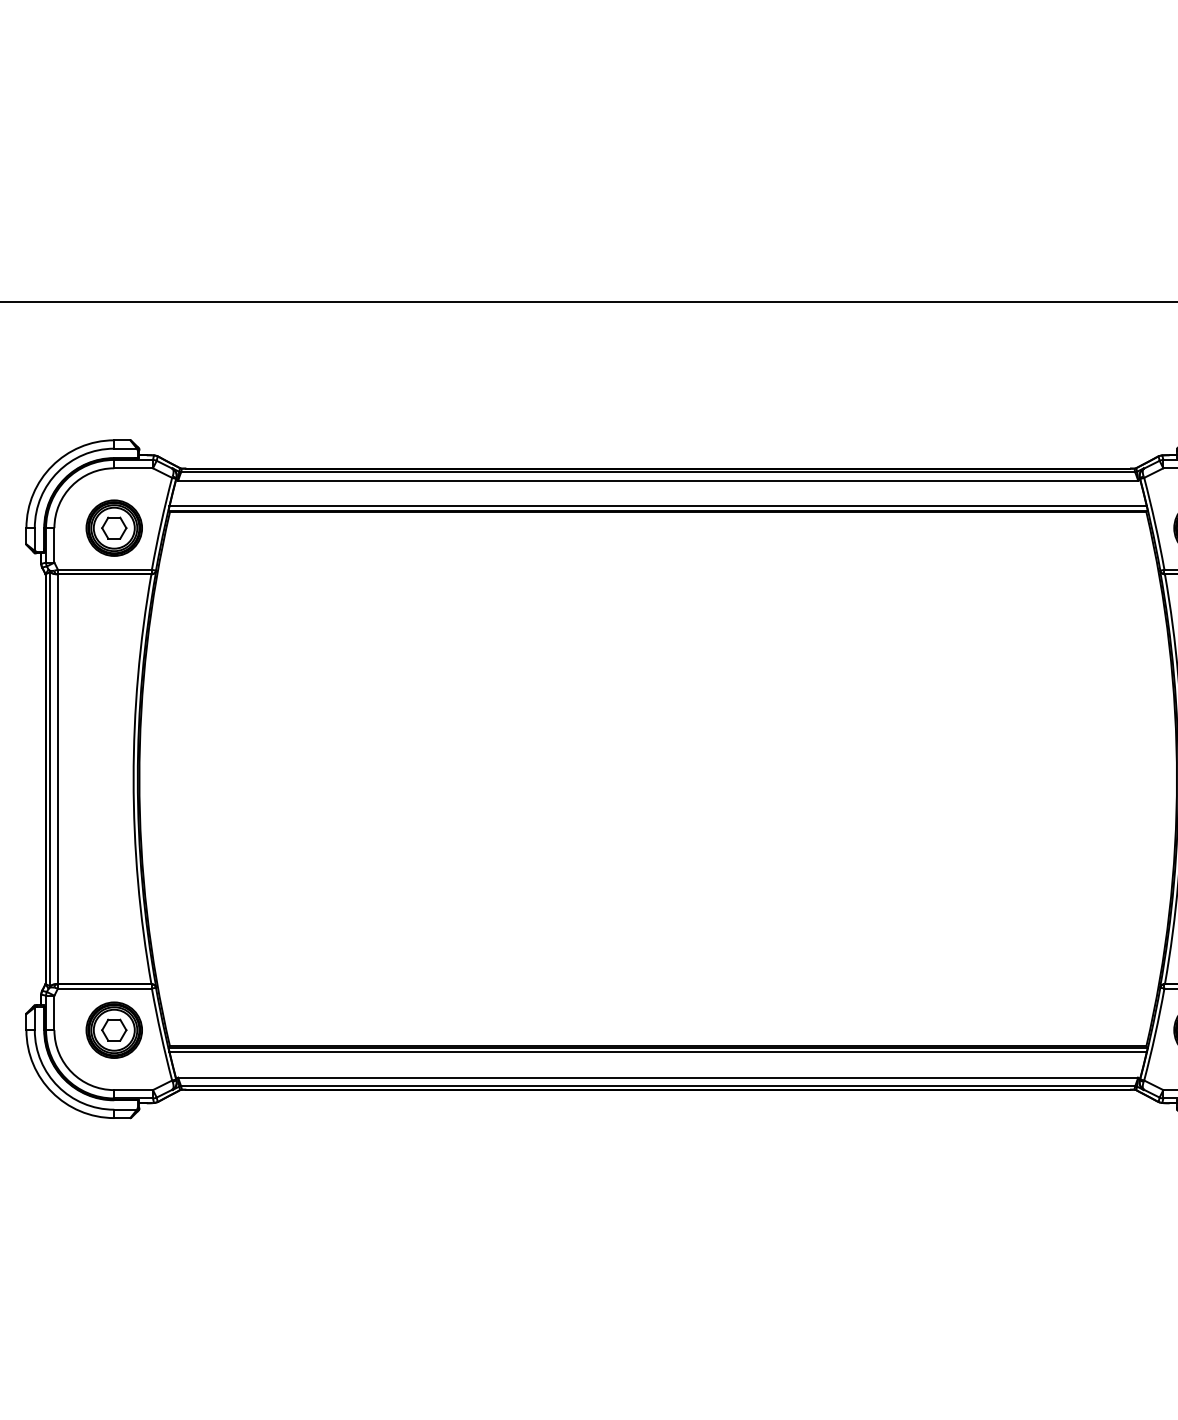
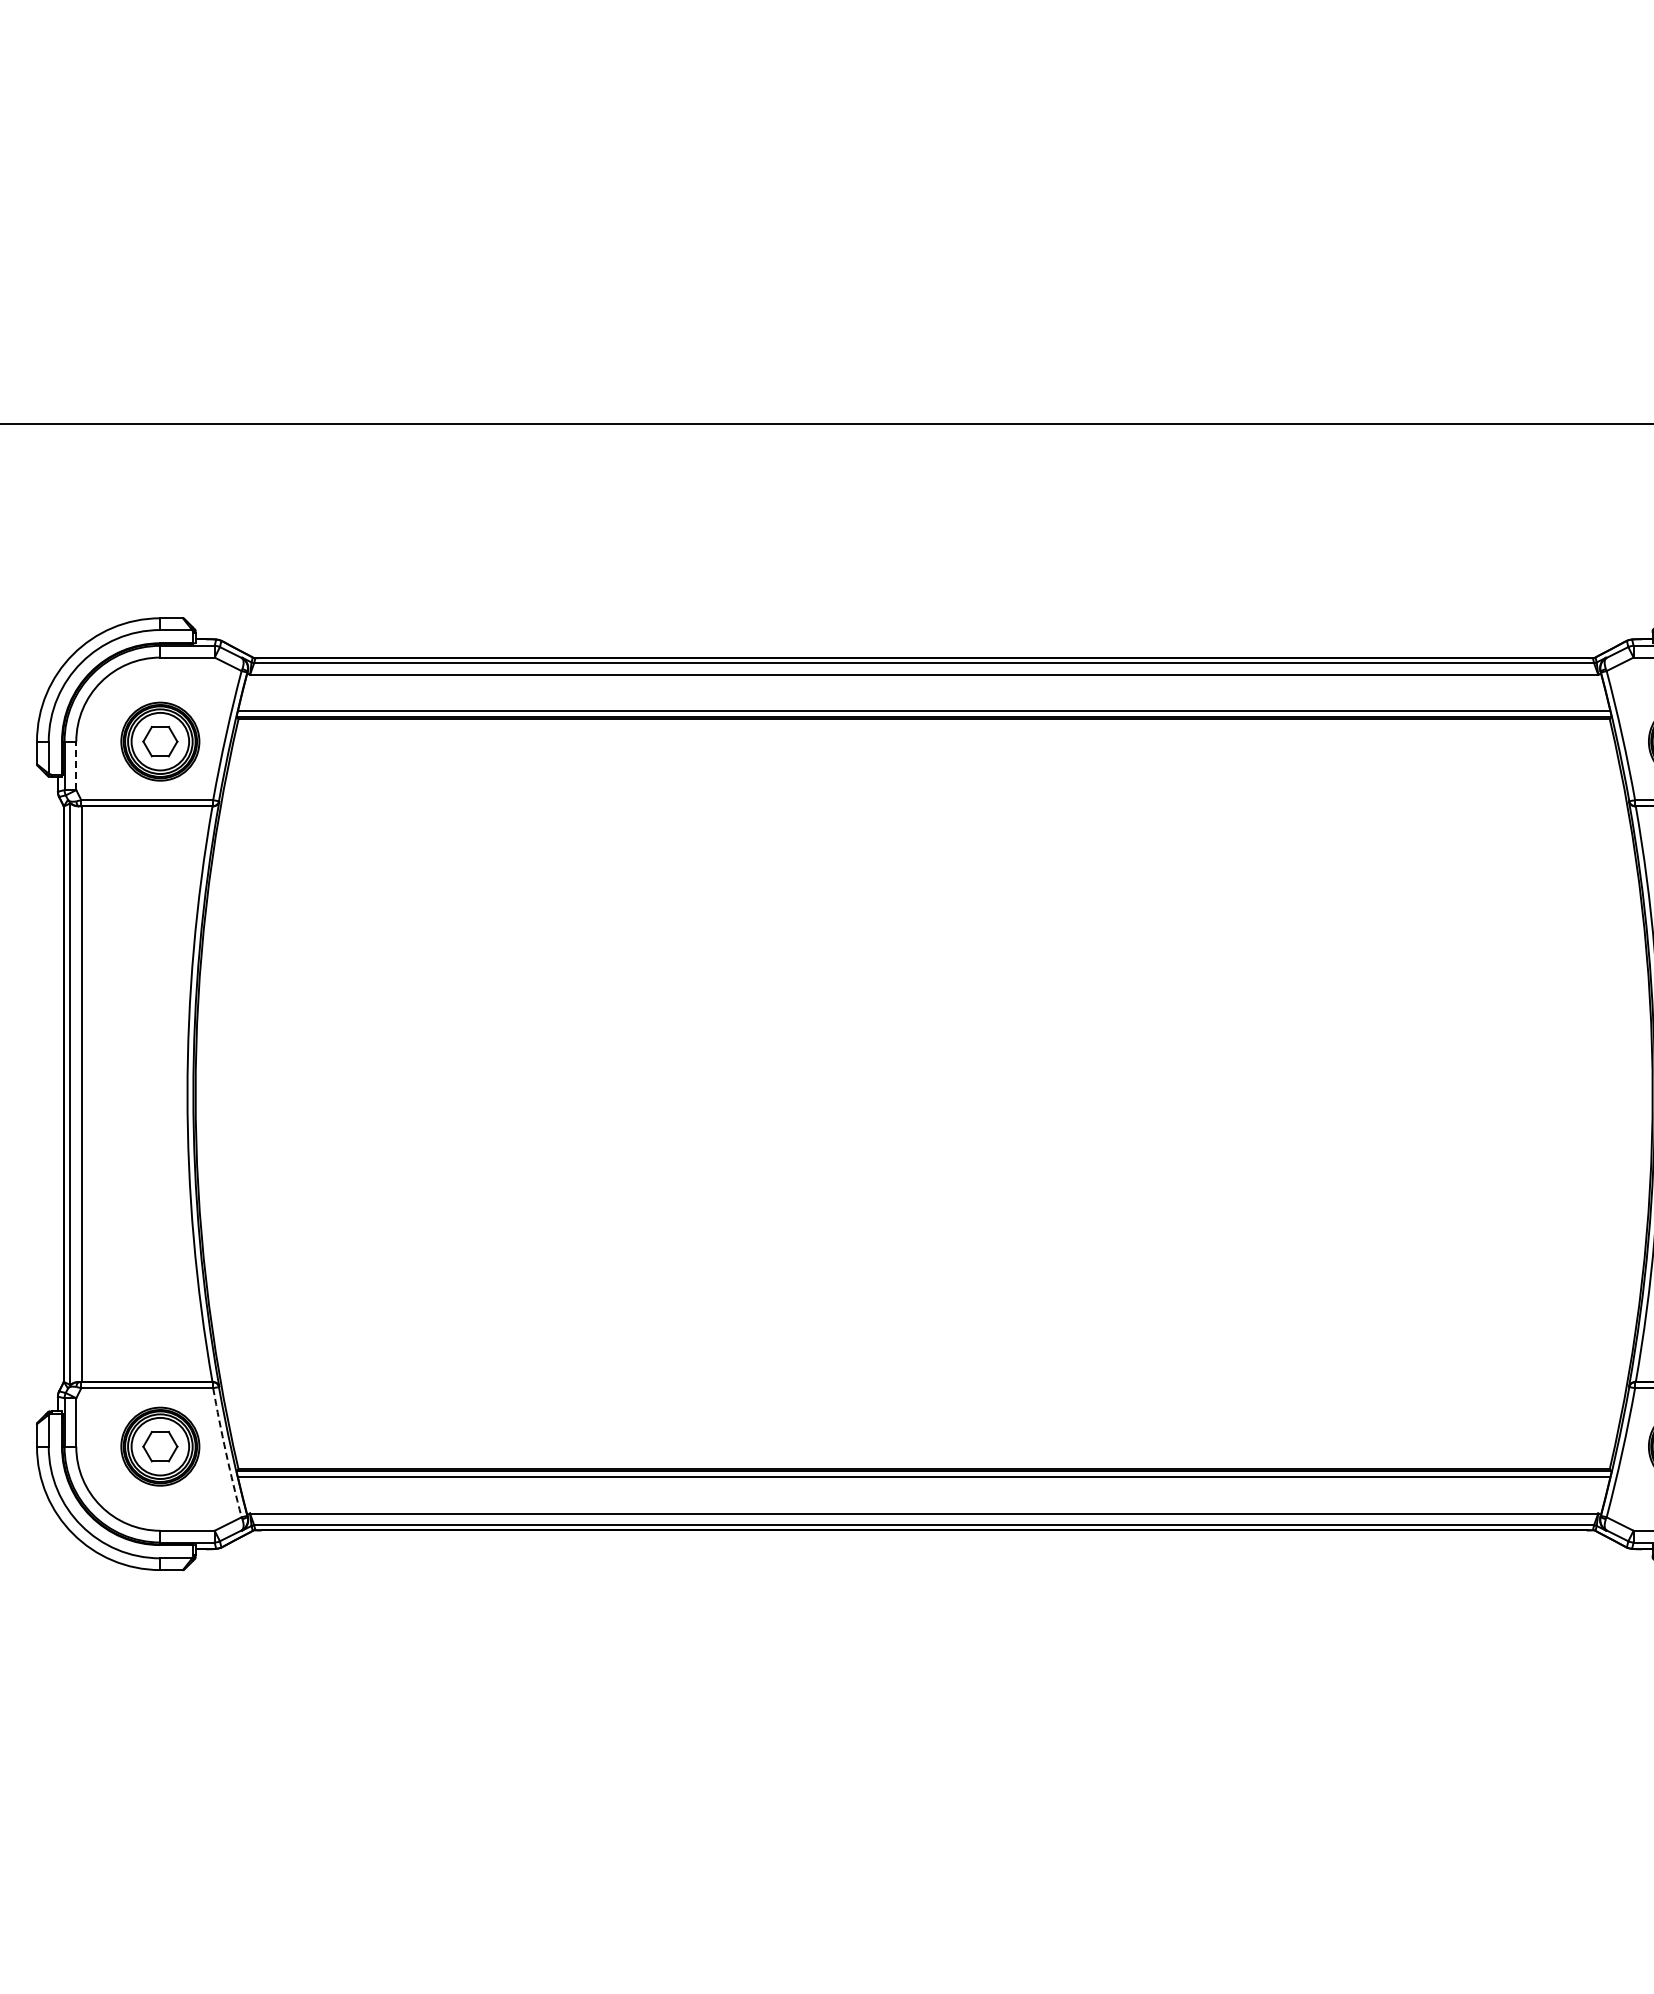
line: (54, 545) -> (76, 765), solid -> dashed
arc: (161, 1035) -> (226, 1453), solid -> dashed

